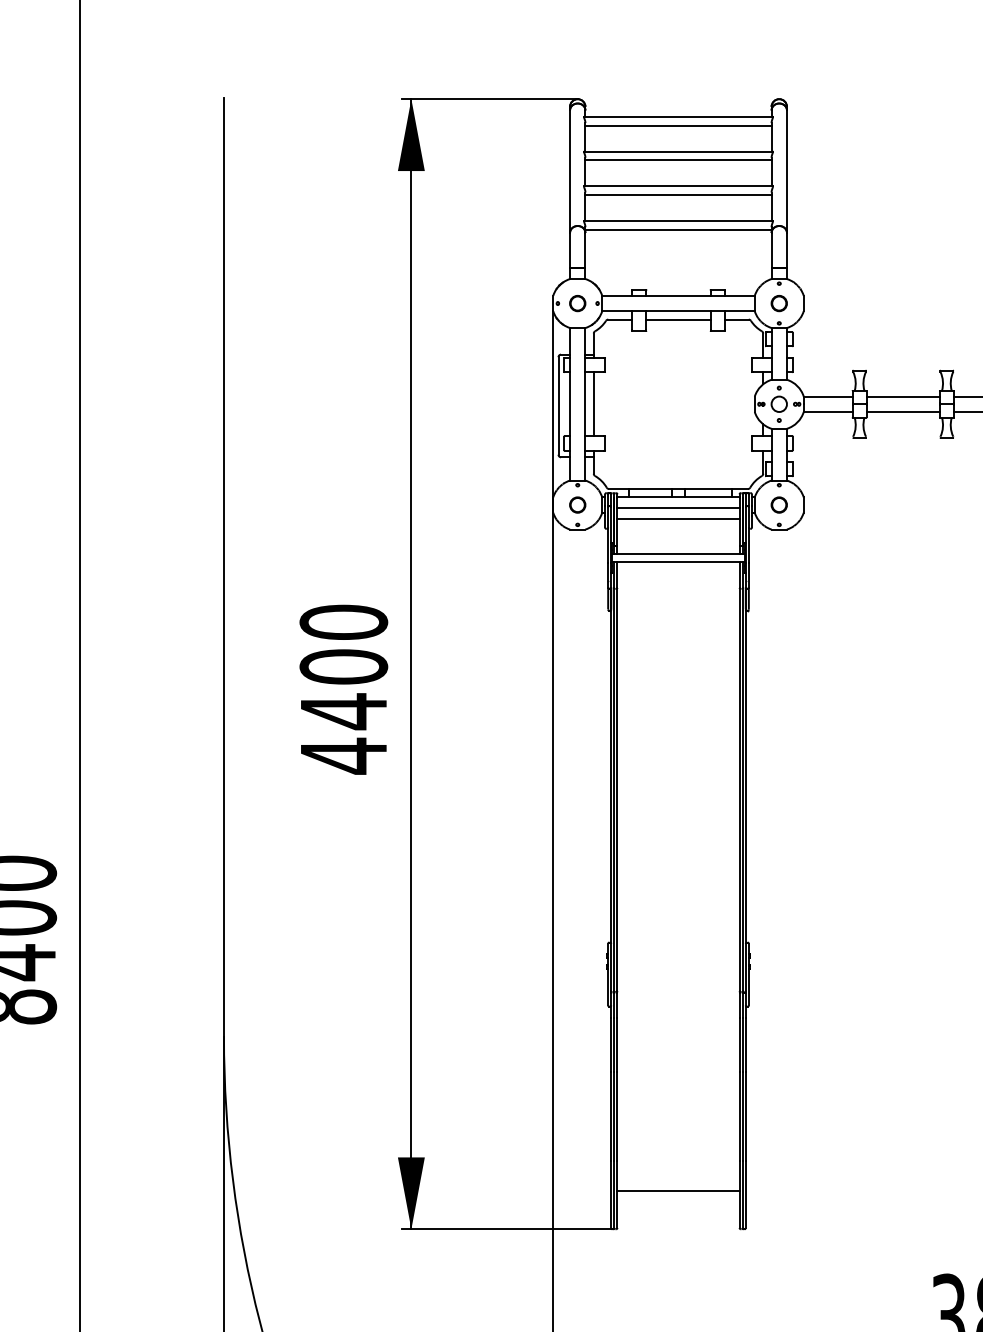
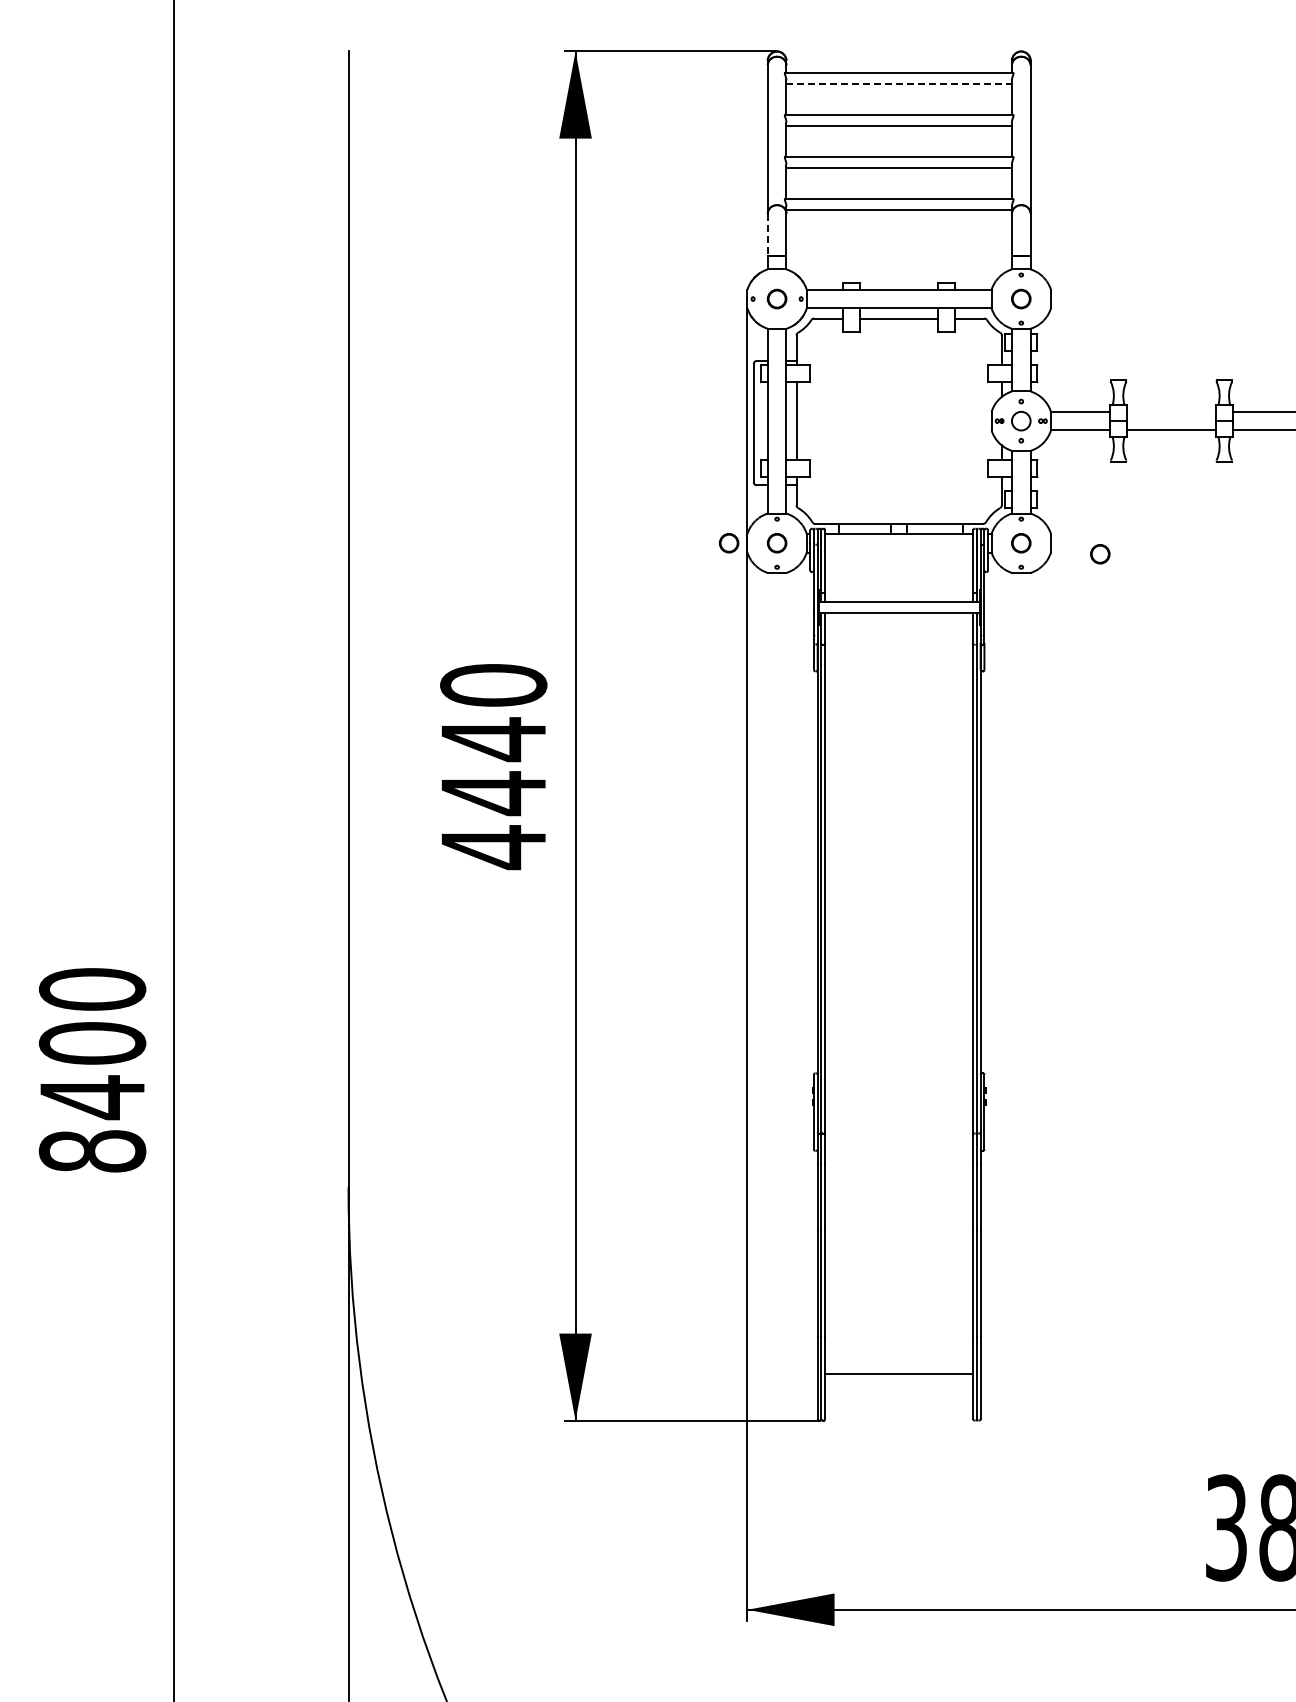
line: (678, 125) -> (899, 83), solid -> dashed
line: (569, 251) -> (767, 235), solid -> dashed
line: (903, 396) -> (1171, 411), removed
part: (537, 505) -> (728, 543), added
line: (678, 508) -> (899, 547), removed
circle: (844, 514) -> (1100, 554), added
line: (678, 518) -> (899, 559), removed
text: (343, 667) -> (493, 739), 4400 -> 4440

